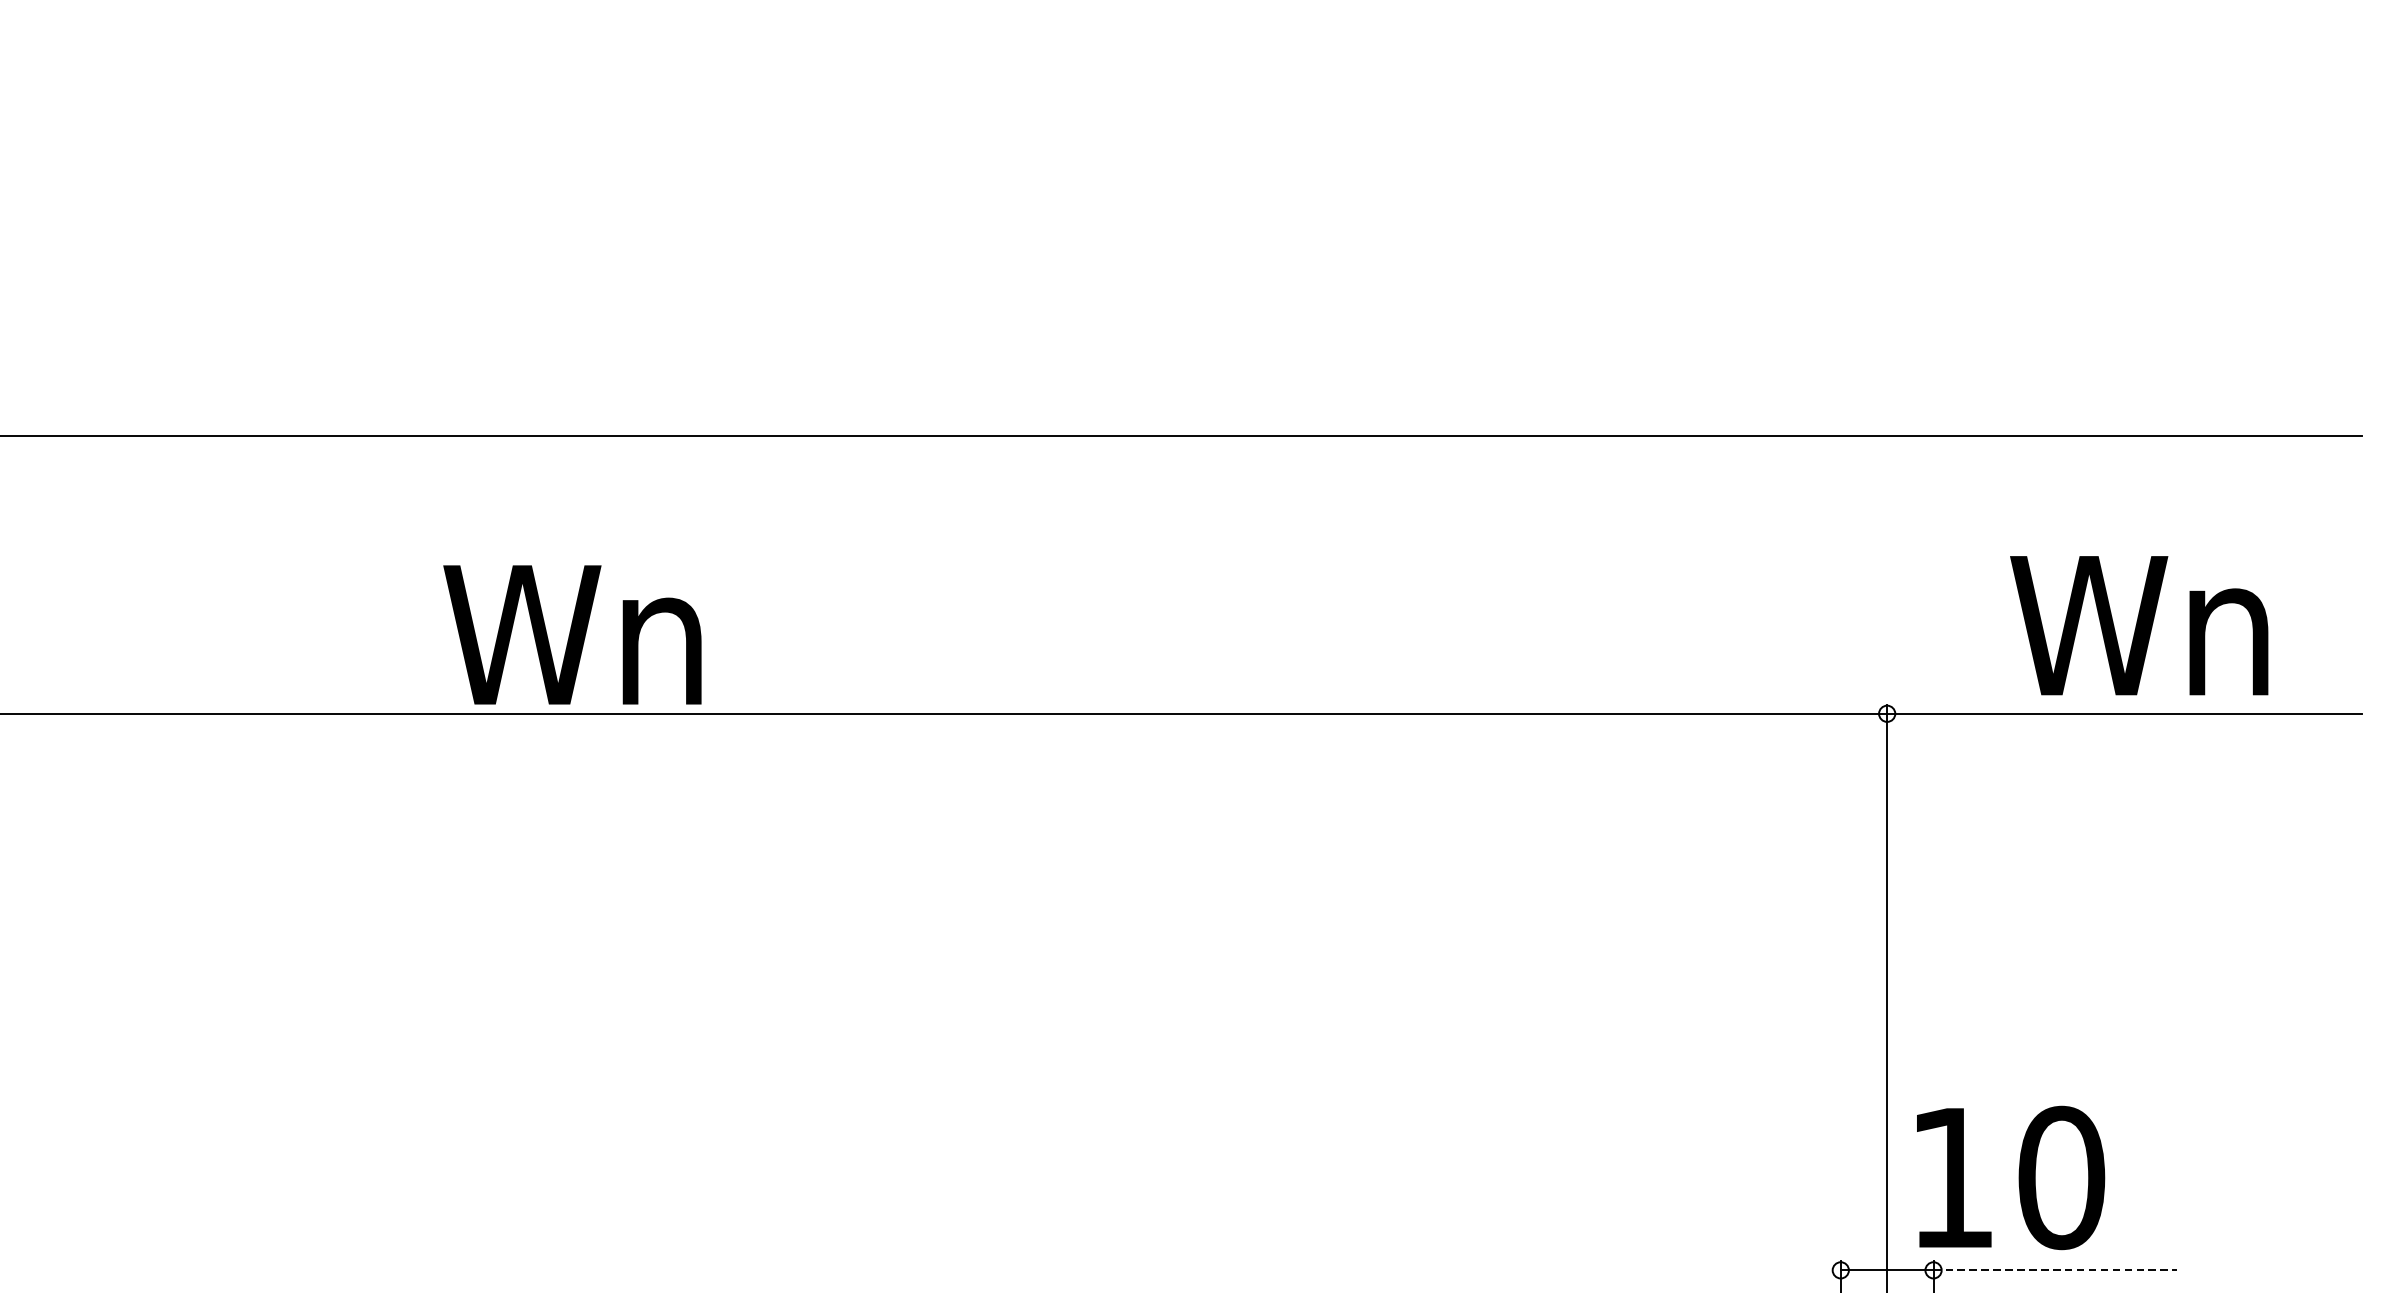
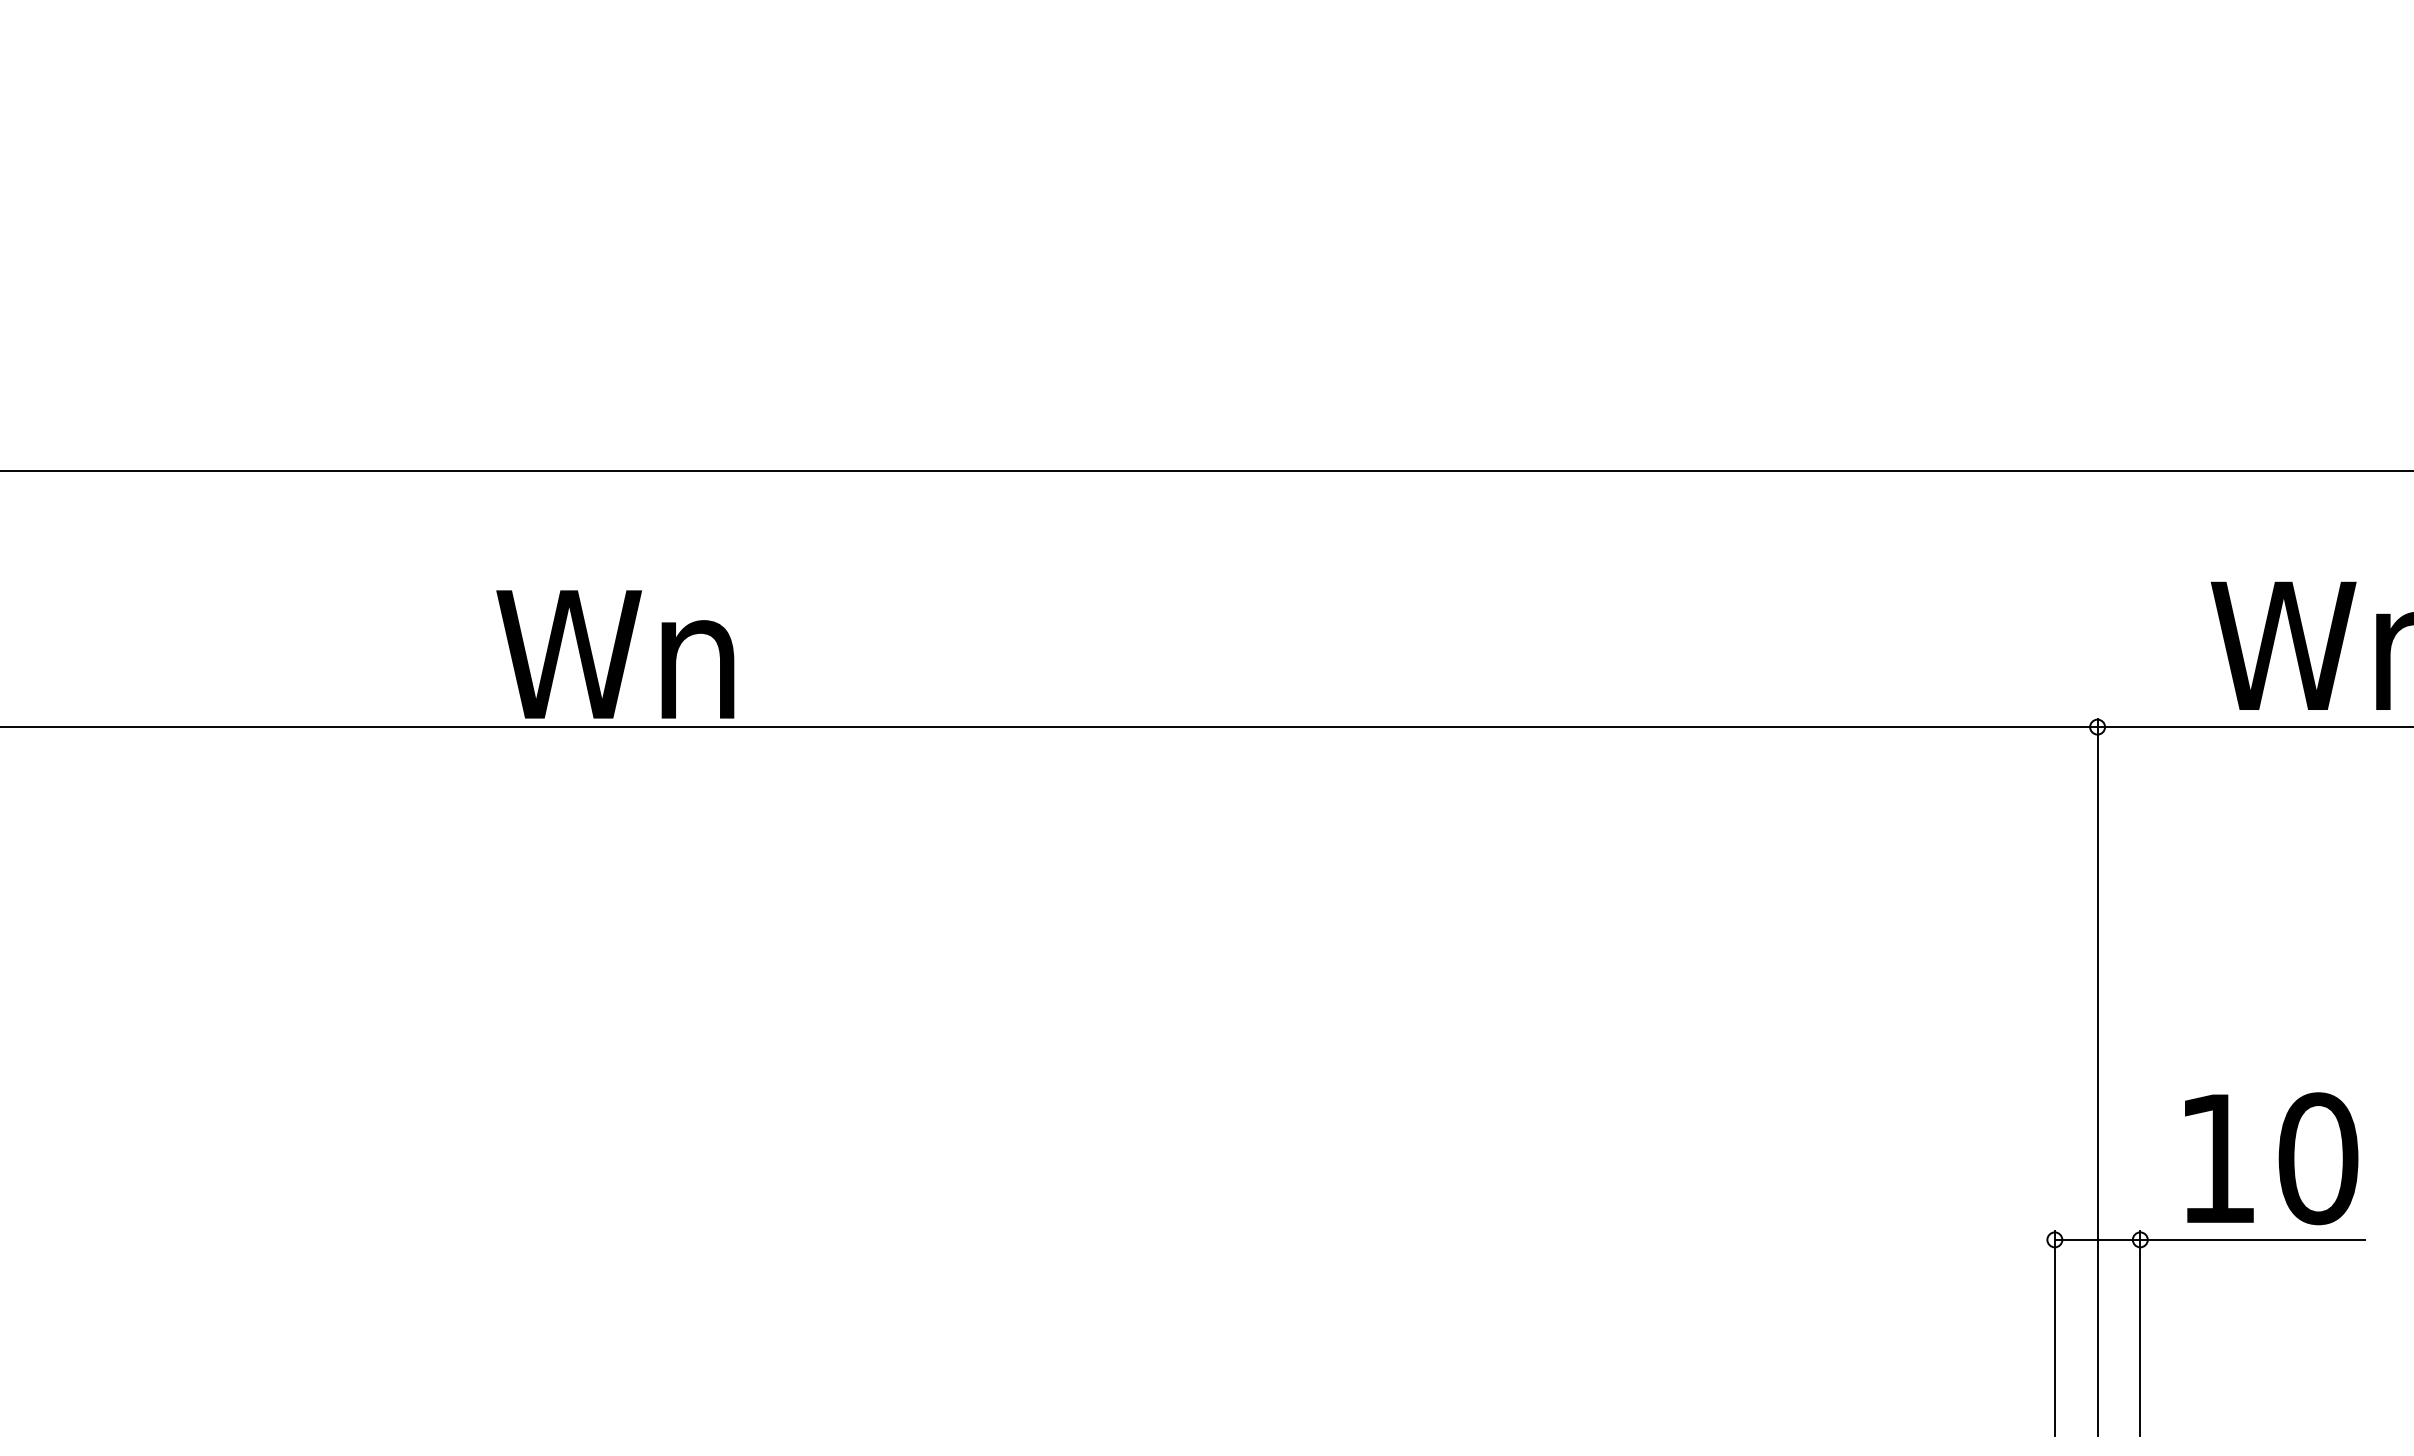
text: (572, 634) -> (615, 654), moved
text: (2010, 1177) -> (2271, 1158), moved
line: (2055, 1269) -> (2252, 1239), dashed -> solid

